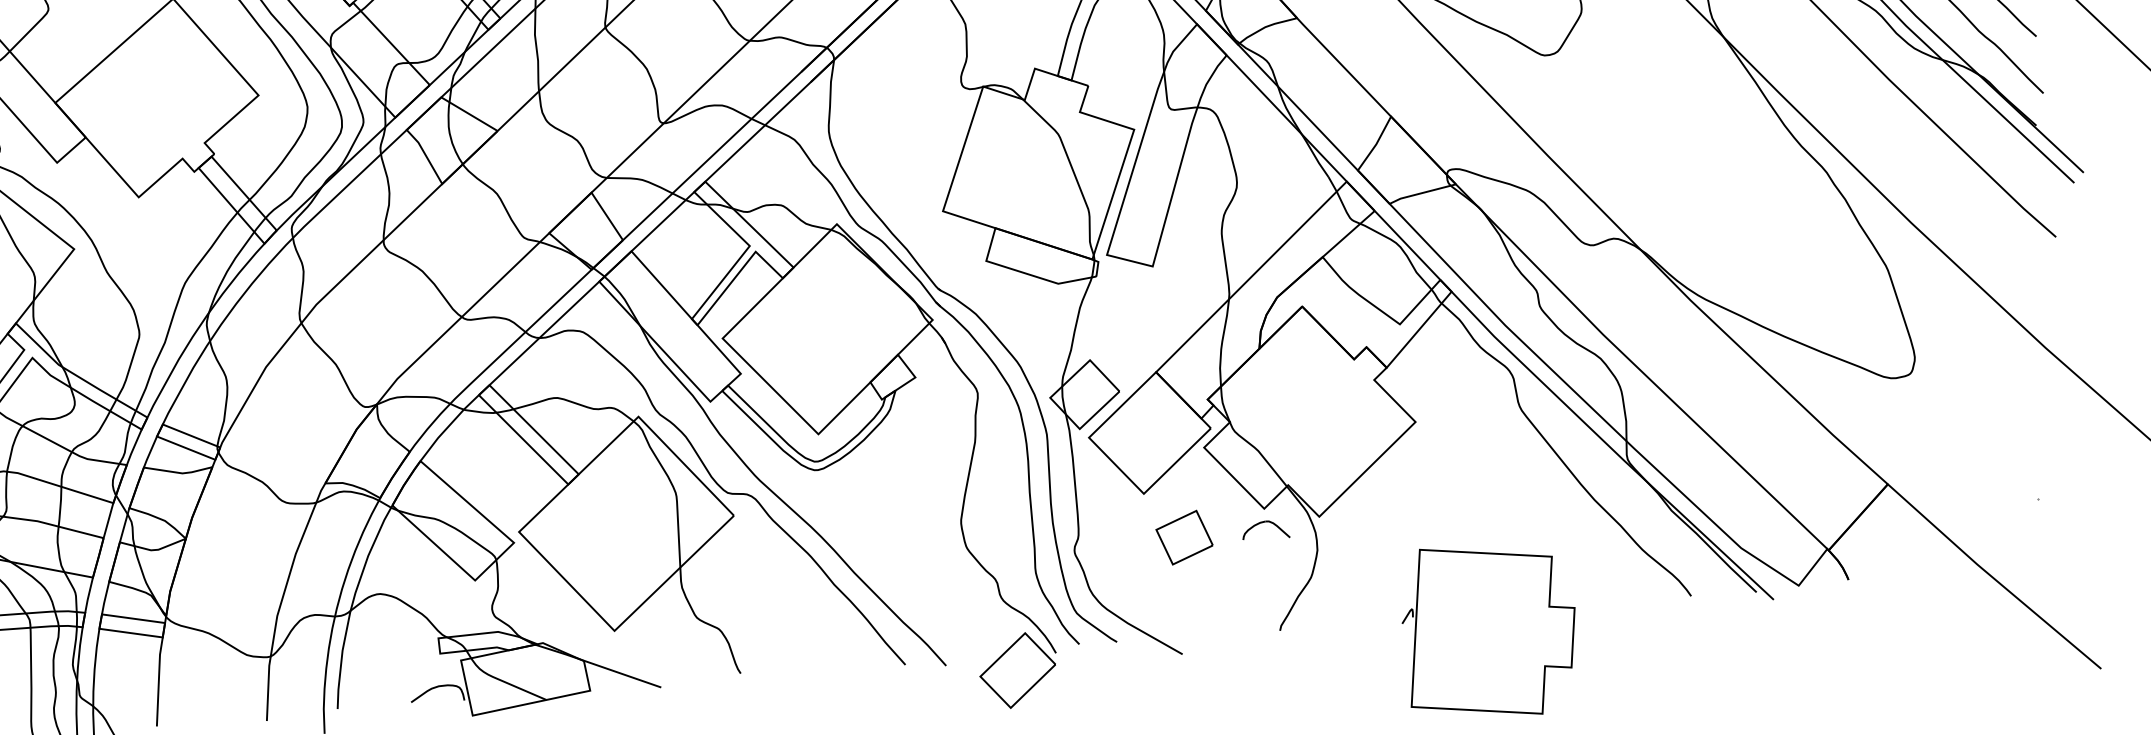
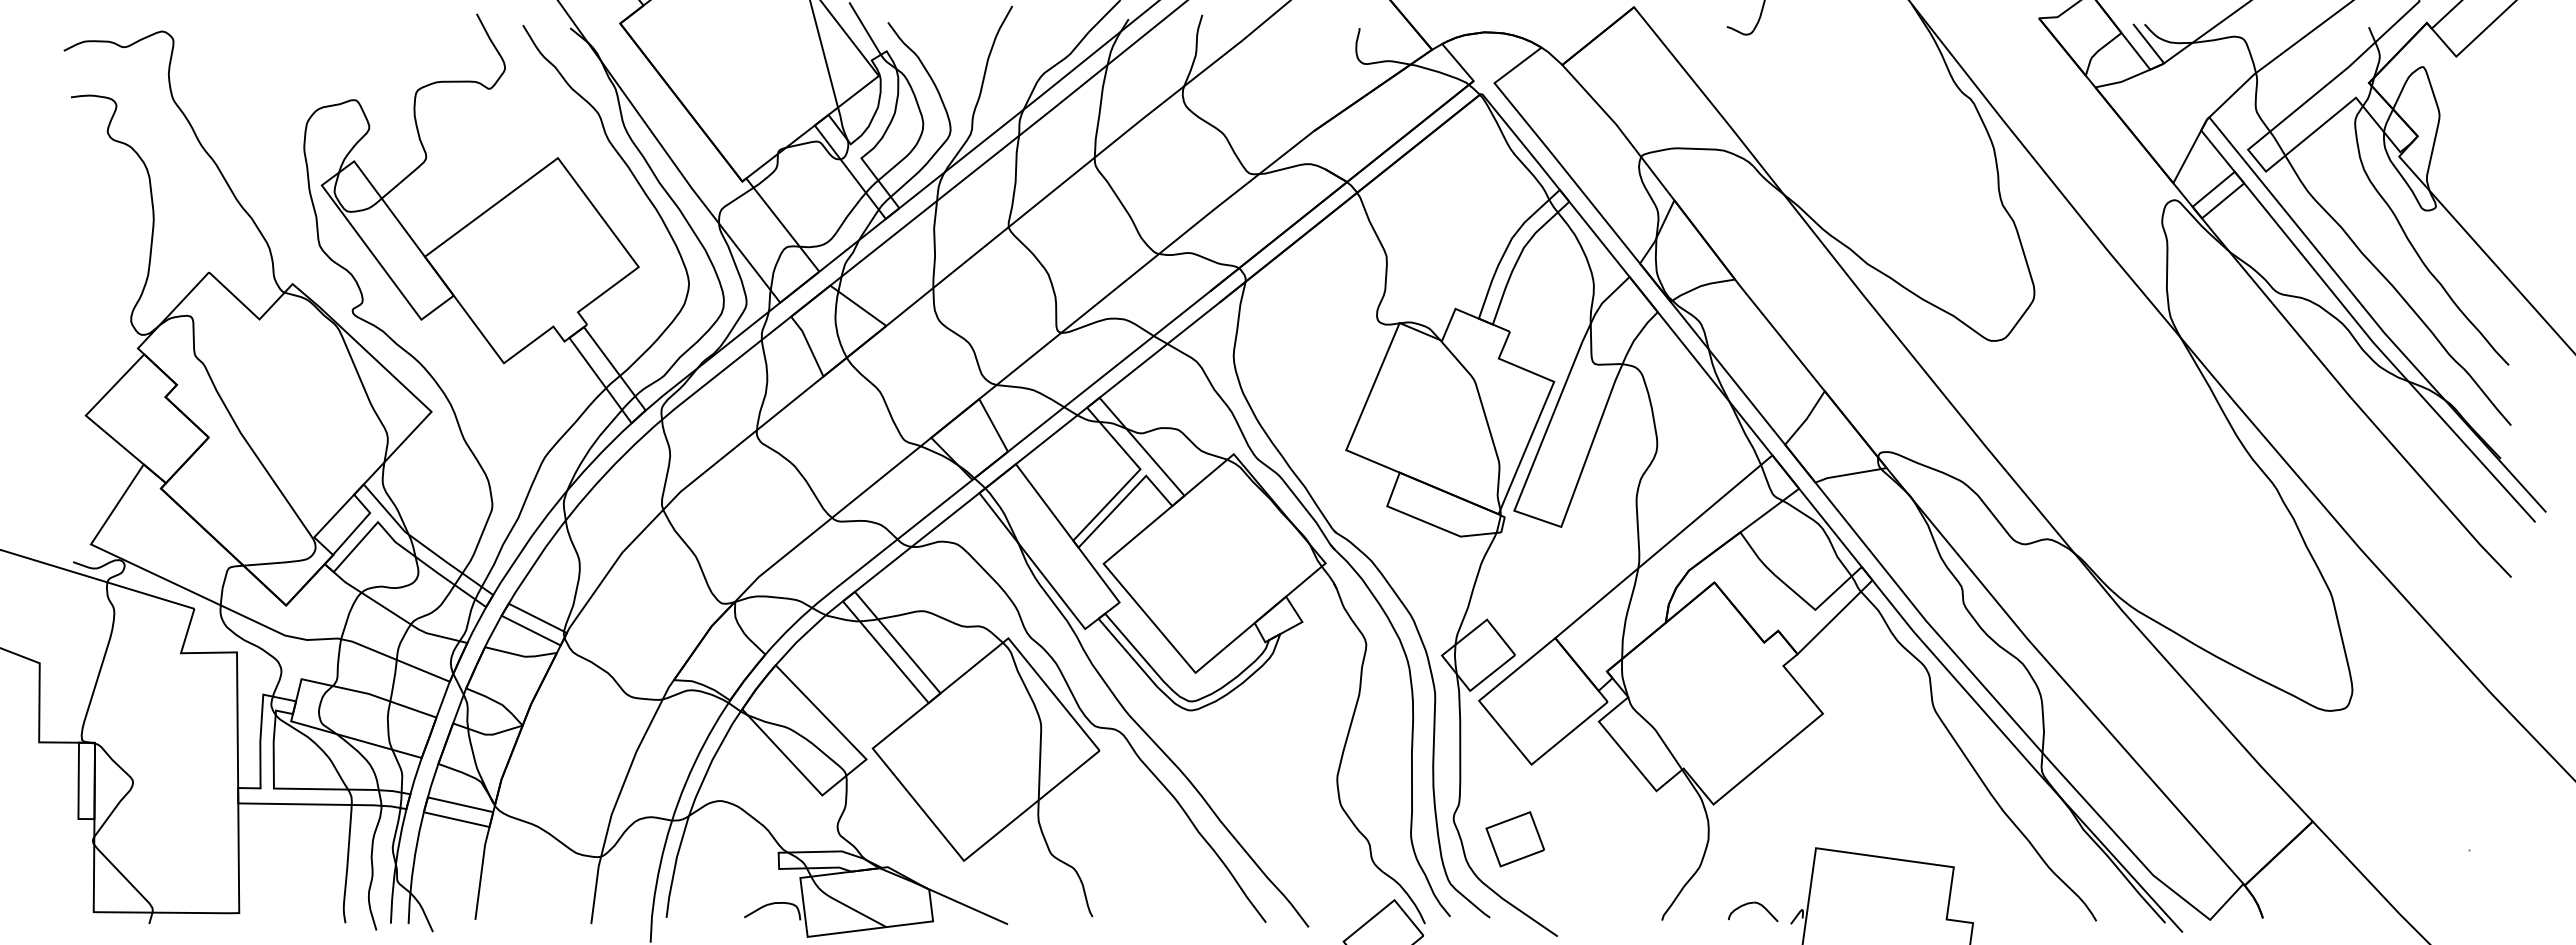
part: (1265, 522) -> (1753, 903), moved
part: (1183, 537) -> (1514, 839), moved

